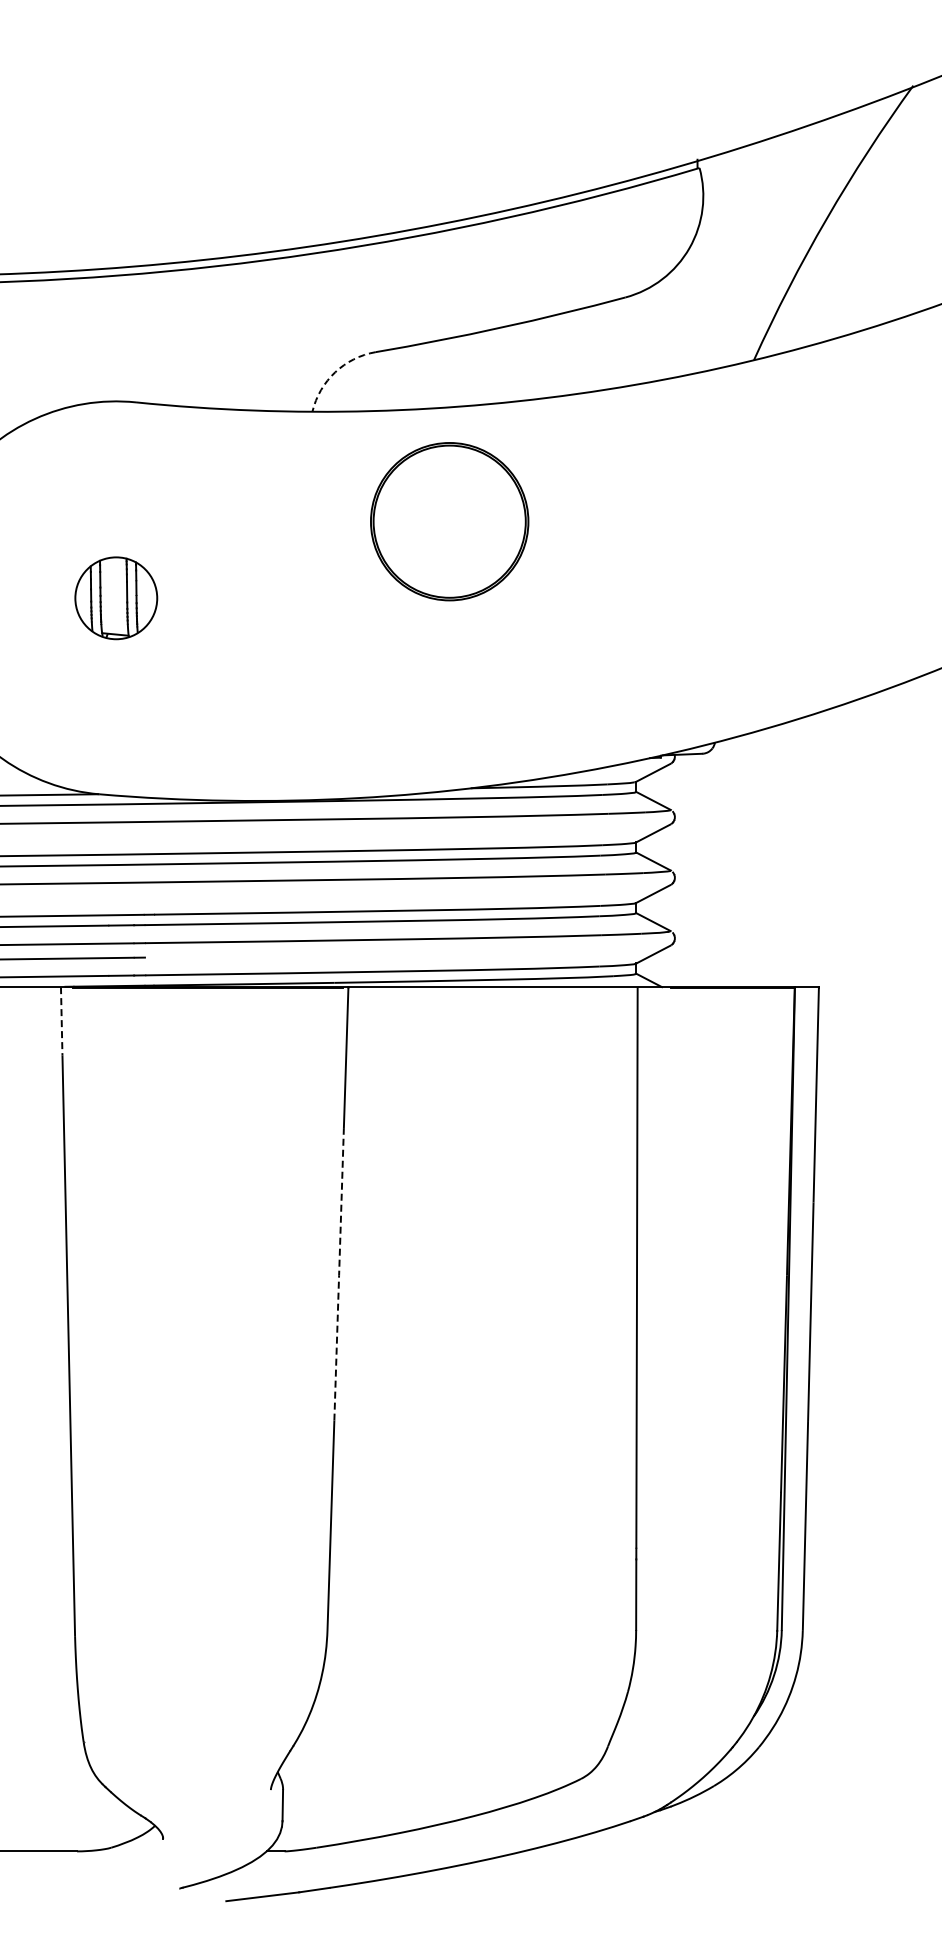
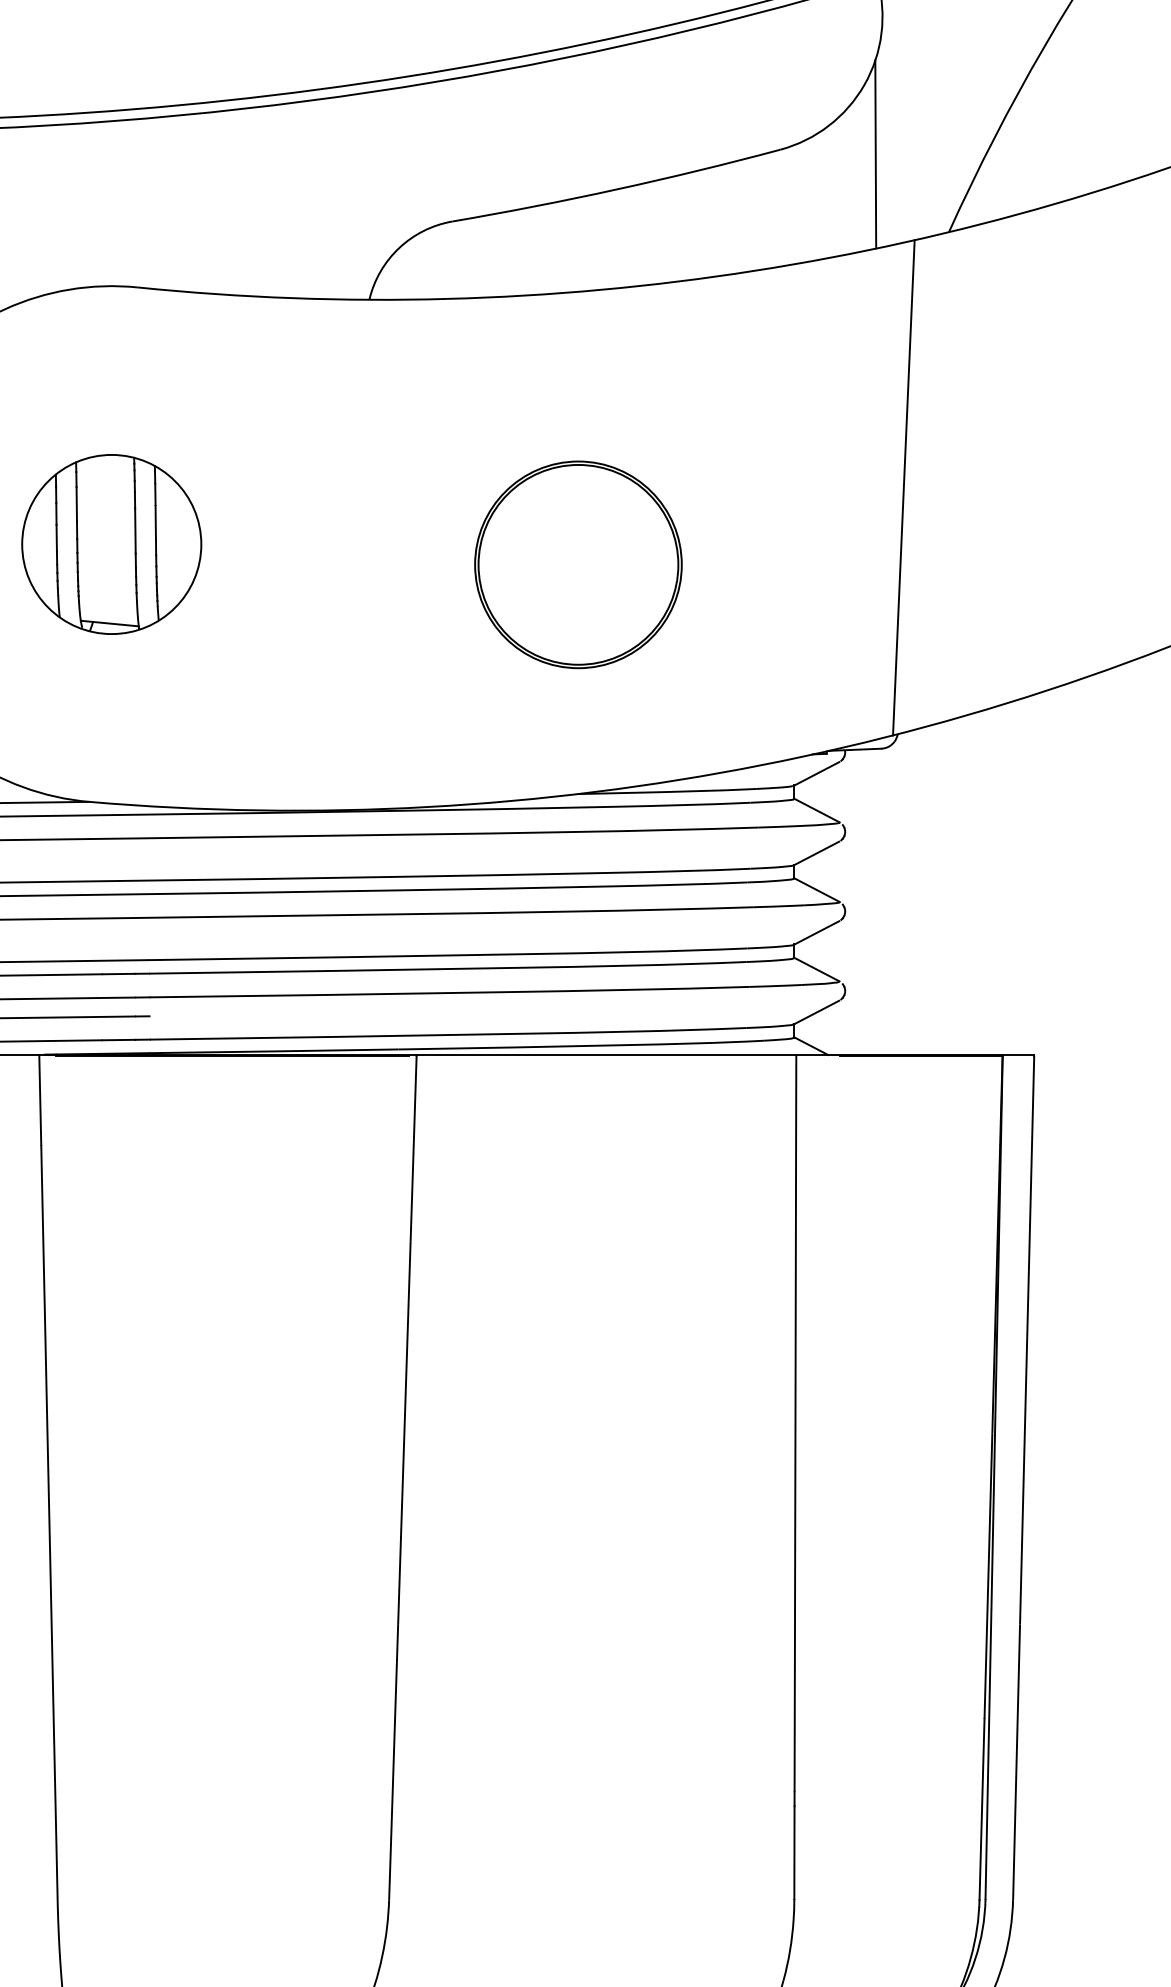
line: (697, 300) -> (874, 153), added
arc: (335, 372) -> (399, 248), dashed -> solid
part: (449, 521) -> (578, 564), moved
line: (719, 554) -> (903, 487), added
part: (116, 598) -> (112, 544), size x1.67
line: (61, 1021) -> (39, 1100), dashed -> solid
line: (339, 1275) -> (404, 1433), dashed -> solid

